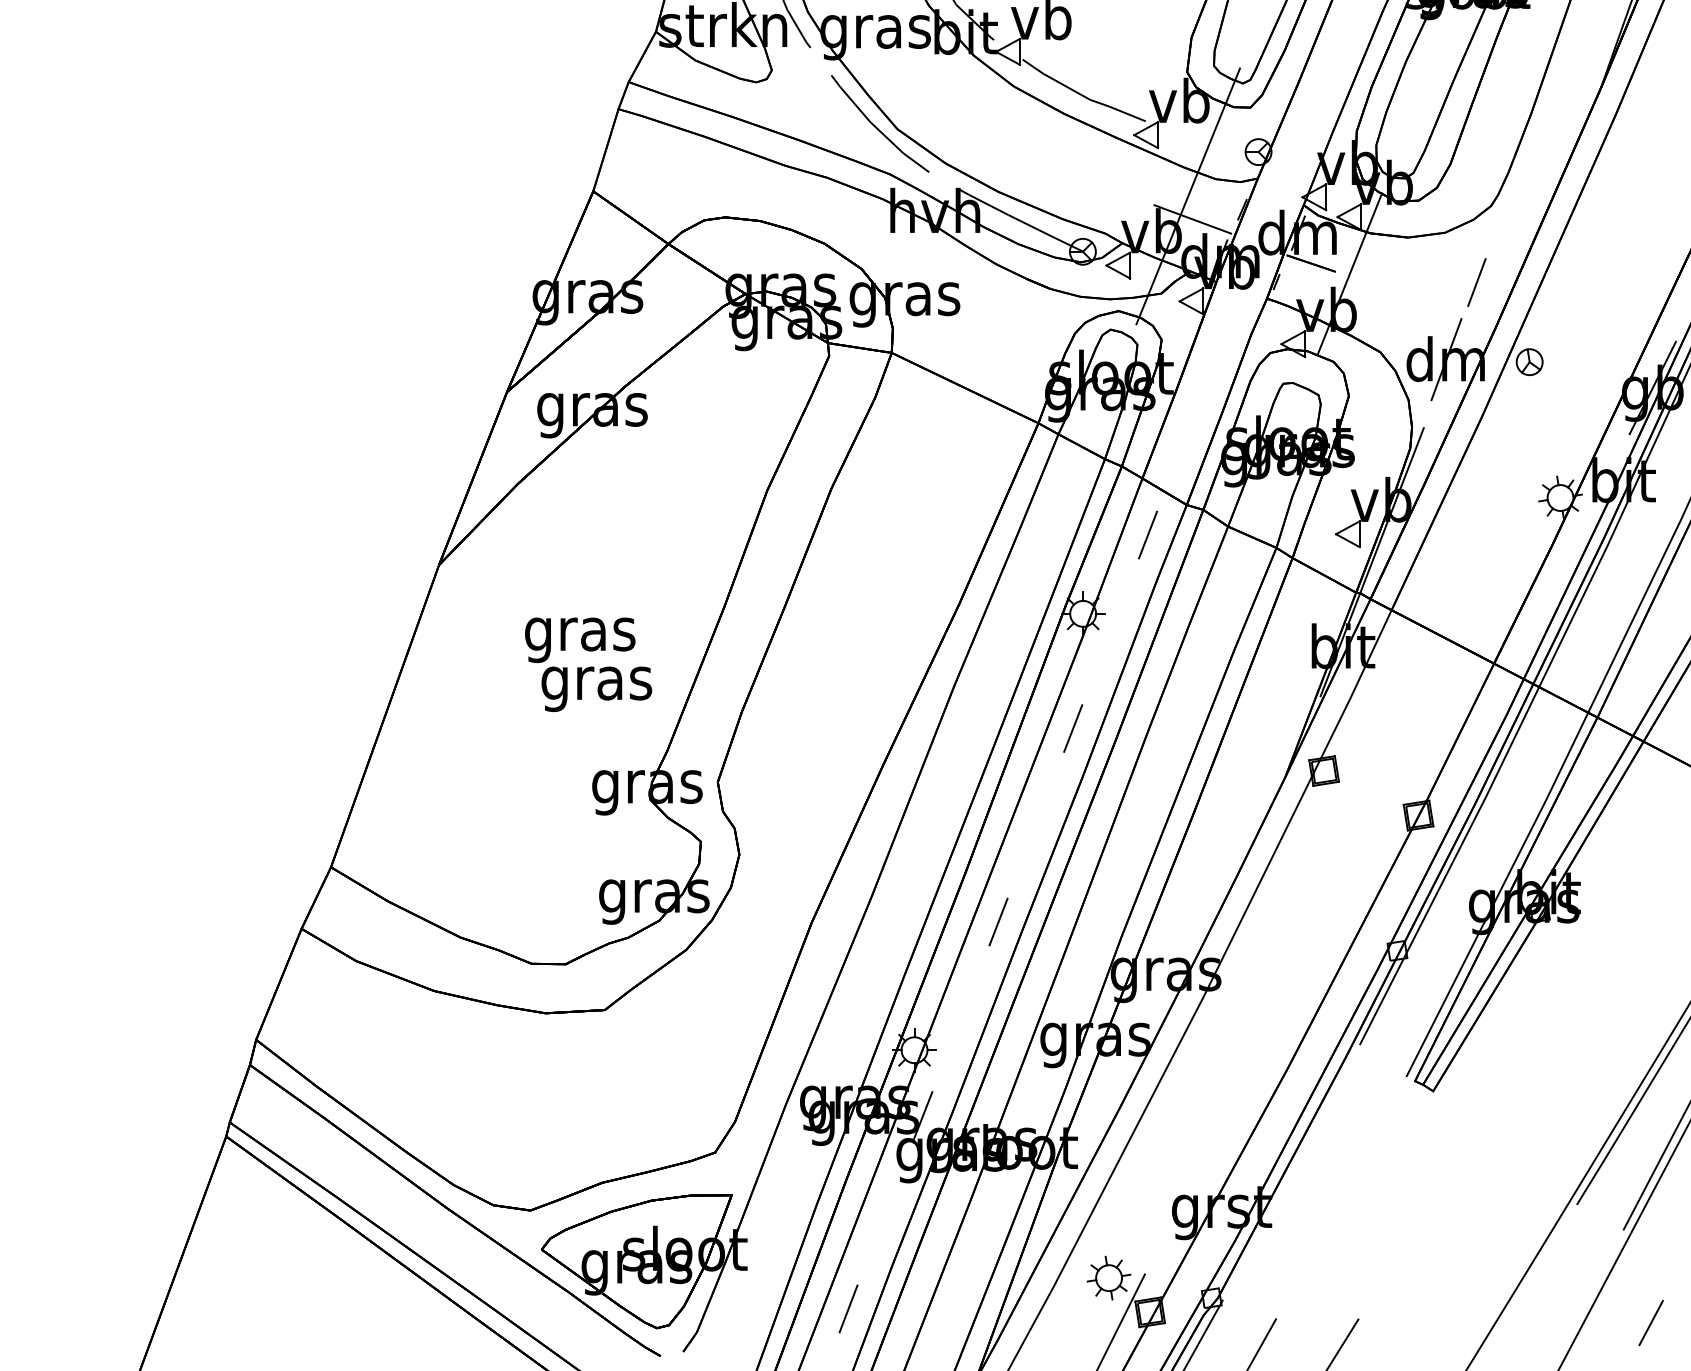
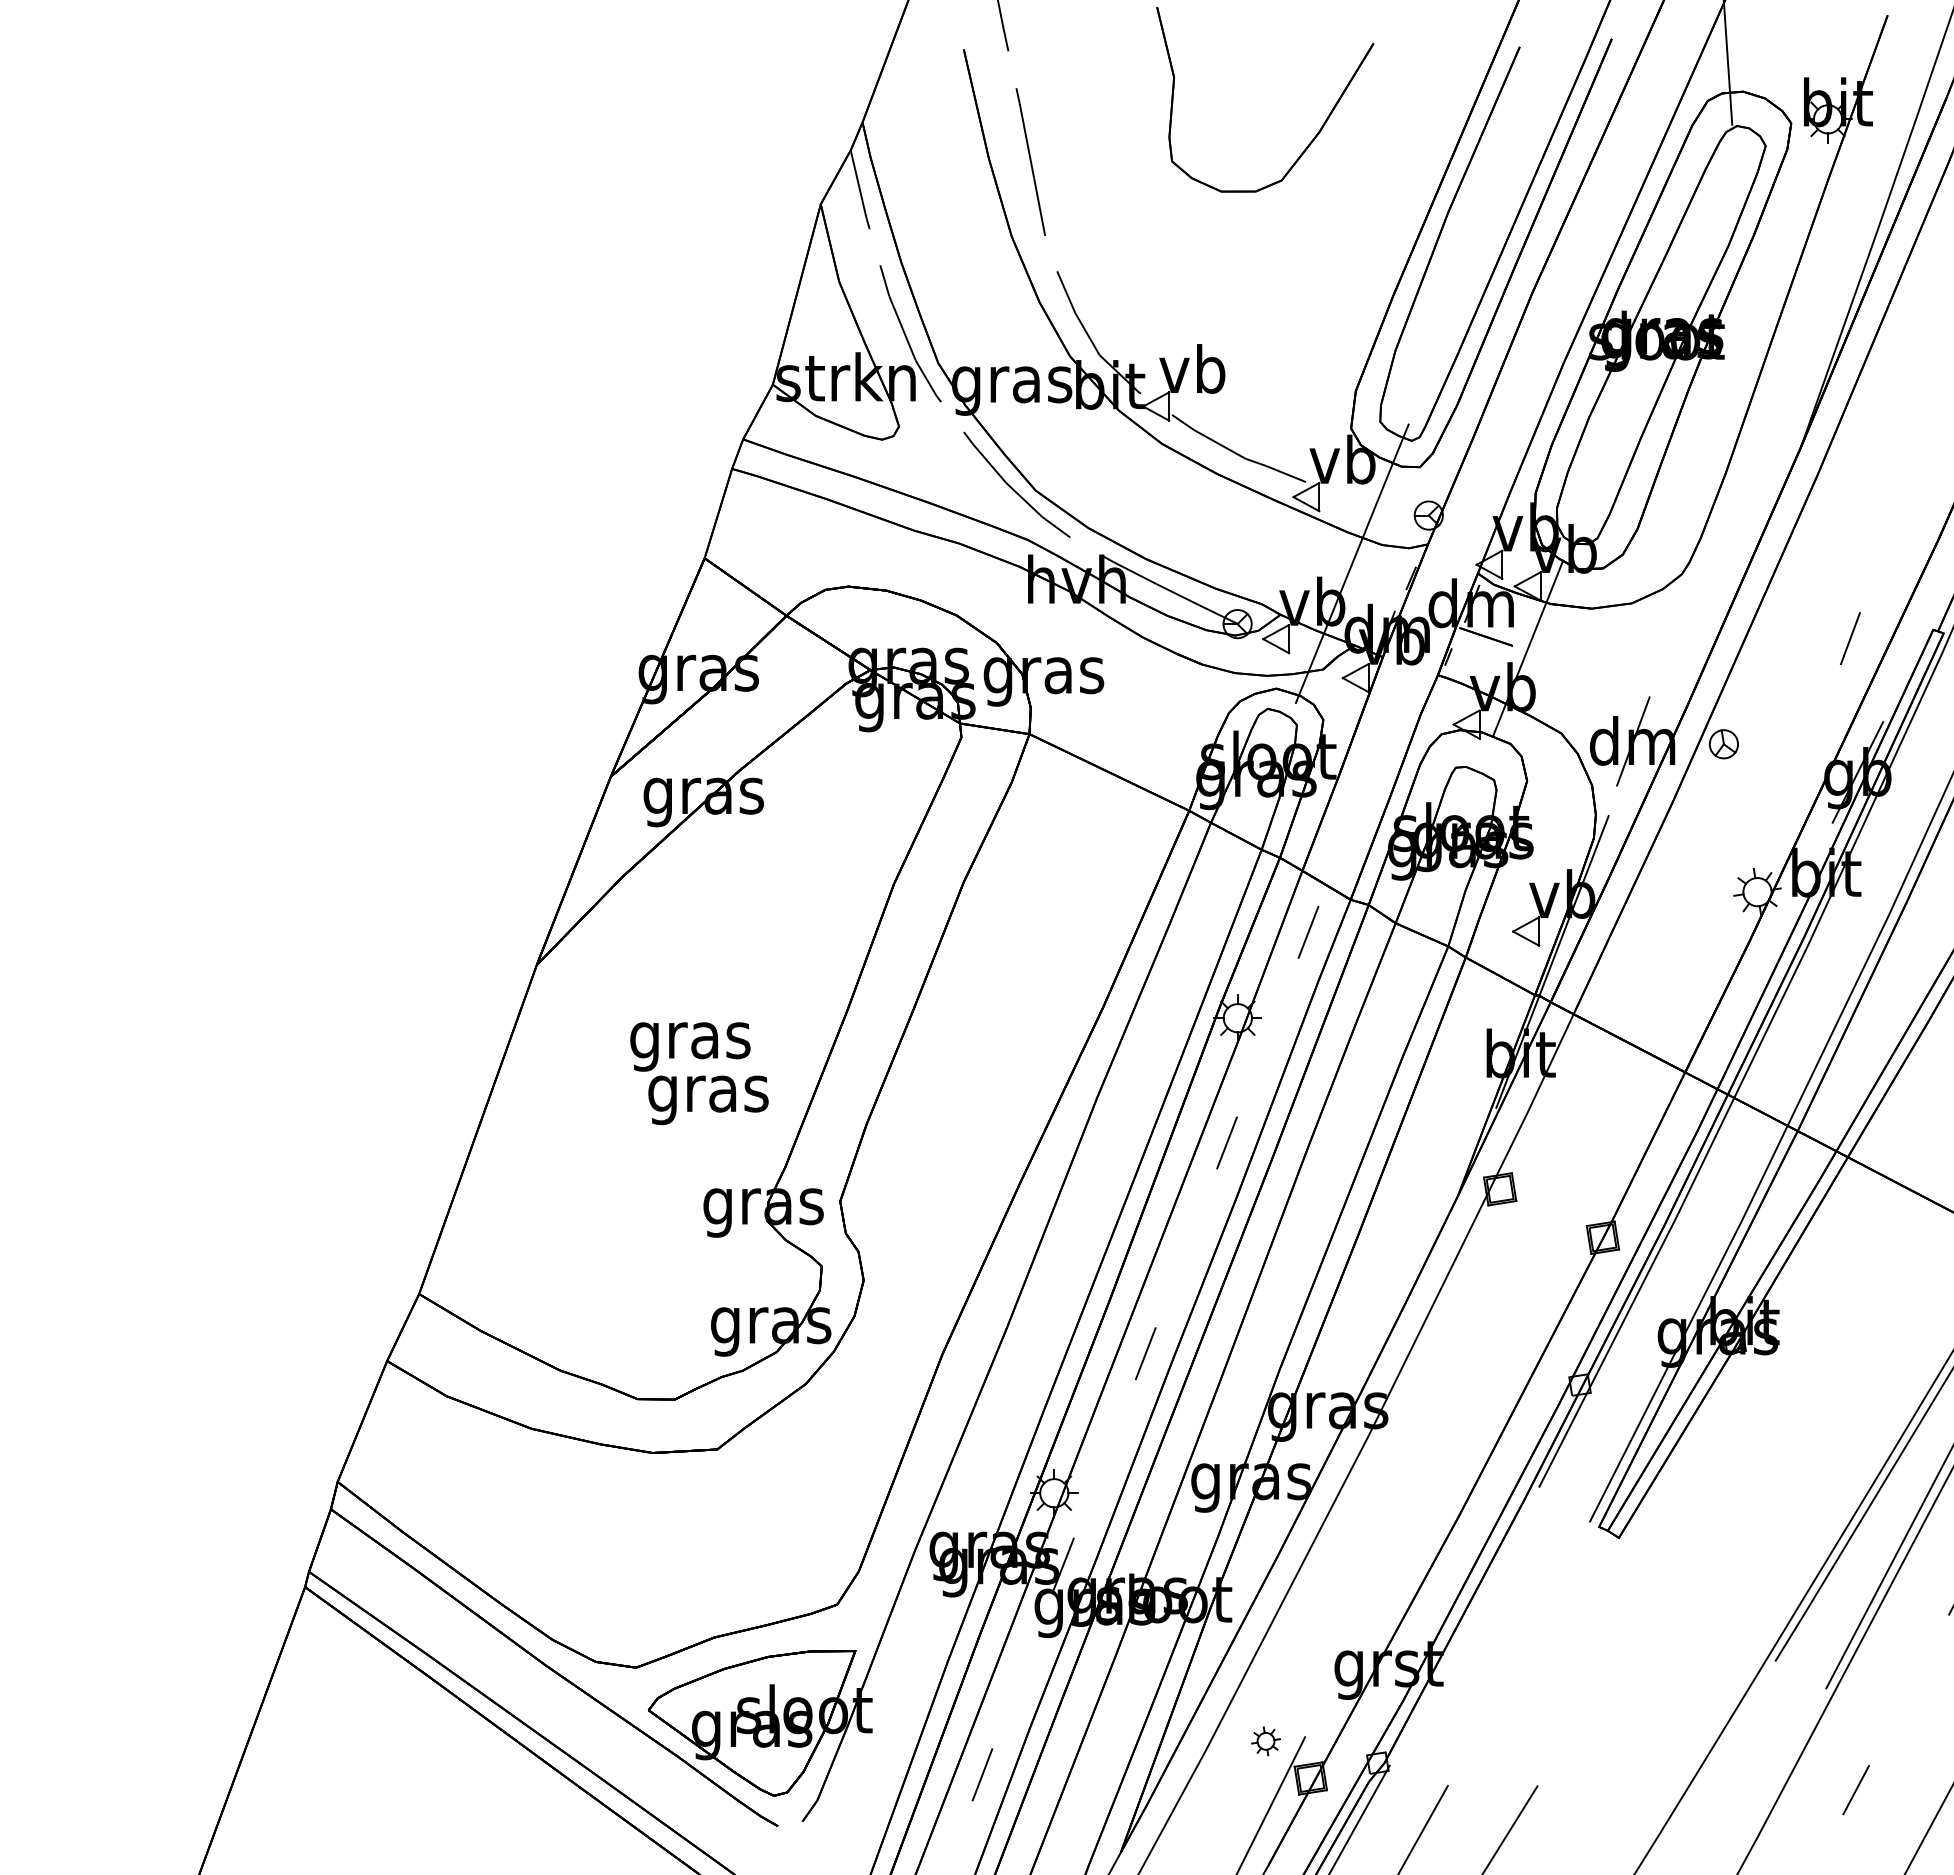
line: (1192, 219) -> (1356, 588), removed
line: (1476, 282) -> (1850, 638), moved
part: (1108, 1278) -> (1265, 1741), size x0.6

